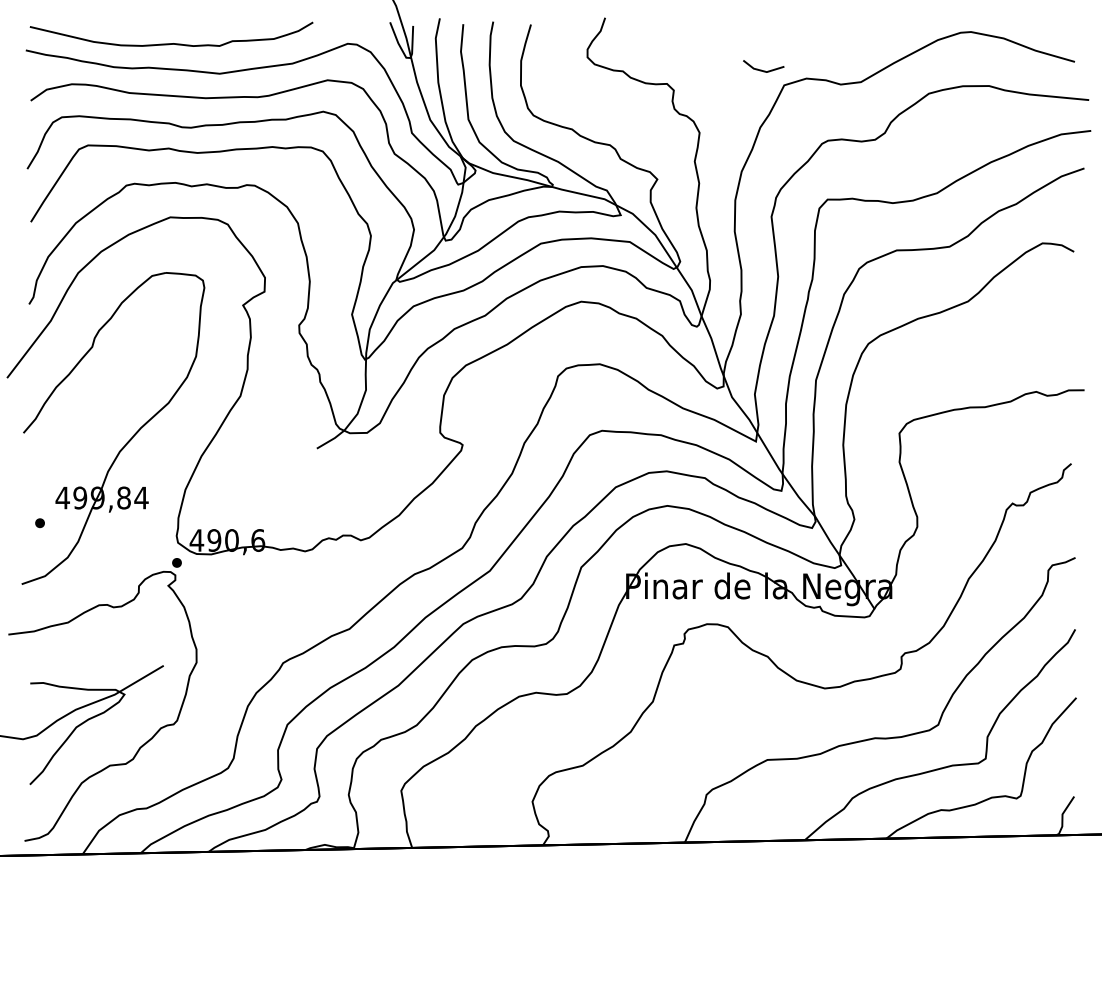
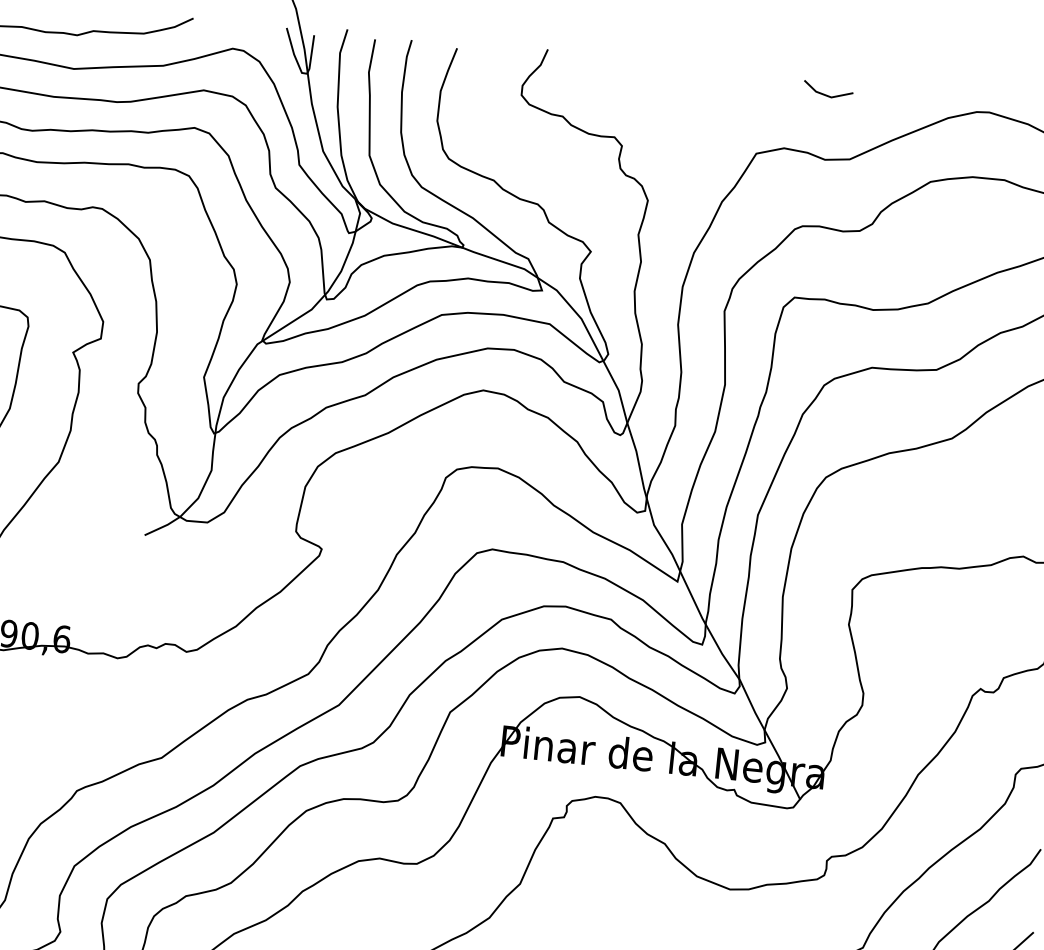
line: (761, 69) -> (825, 93), moved

